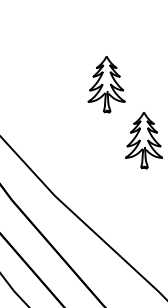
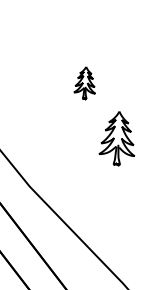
part: (106, 84) -> (85, 82), size x0.6

